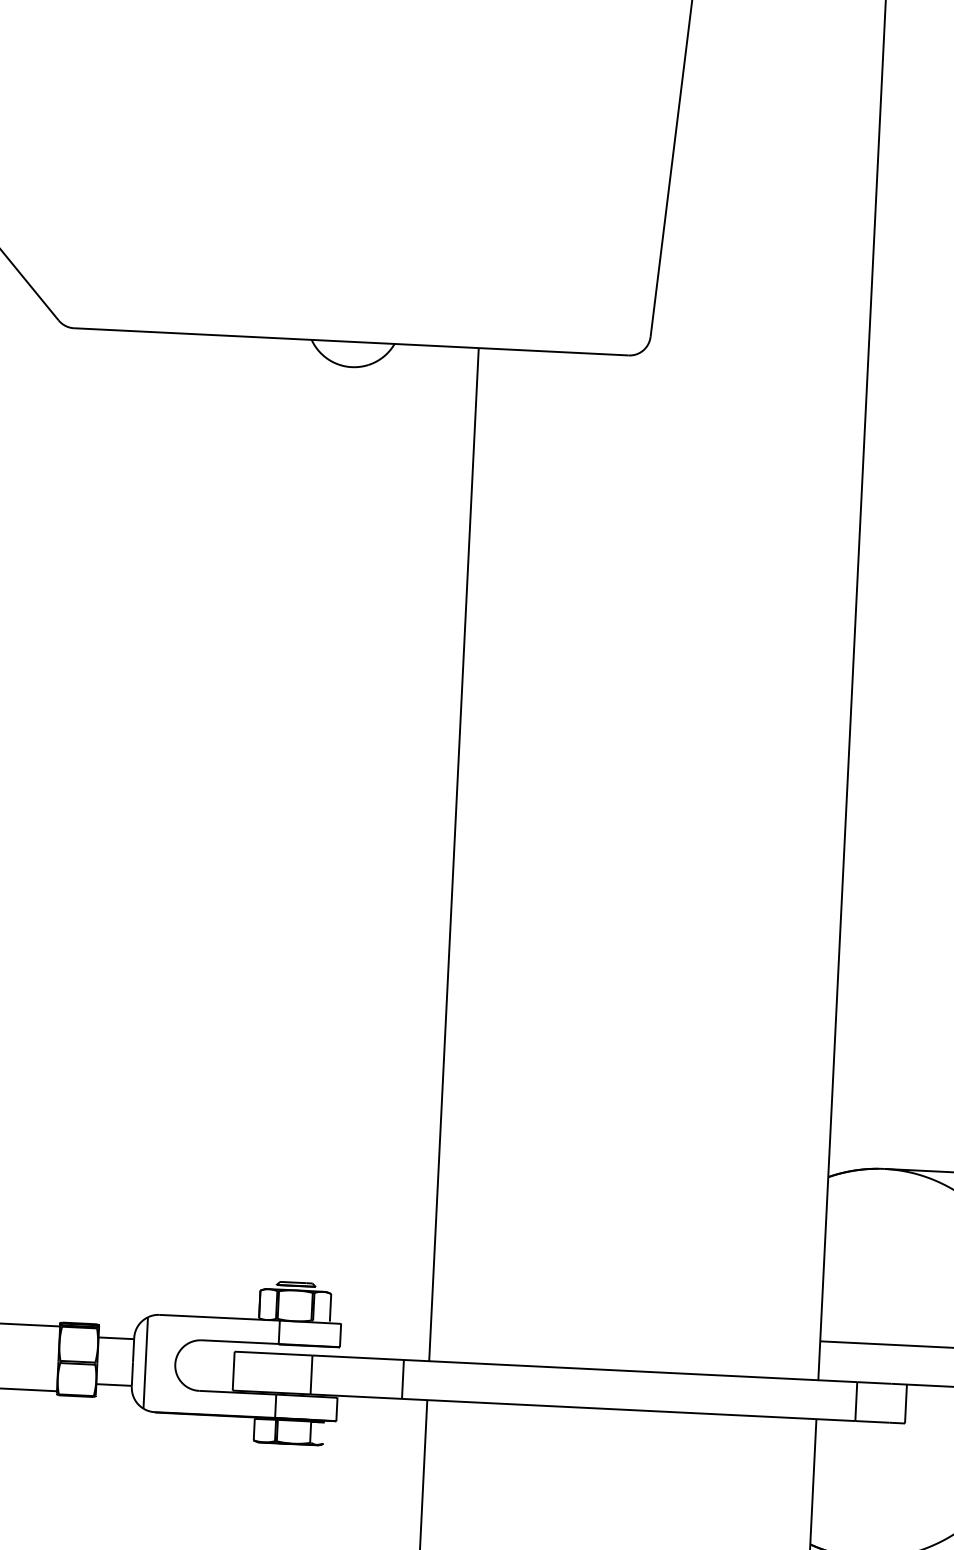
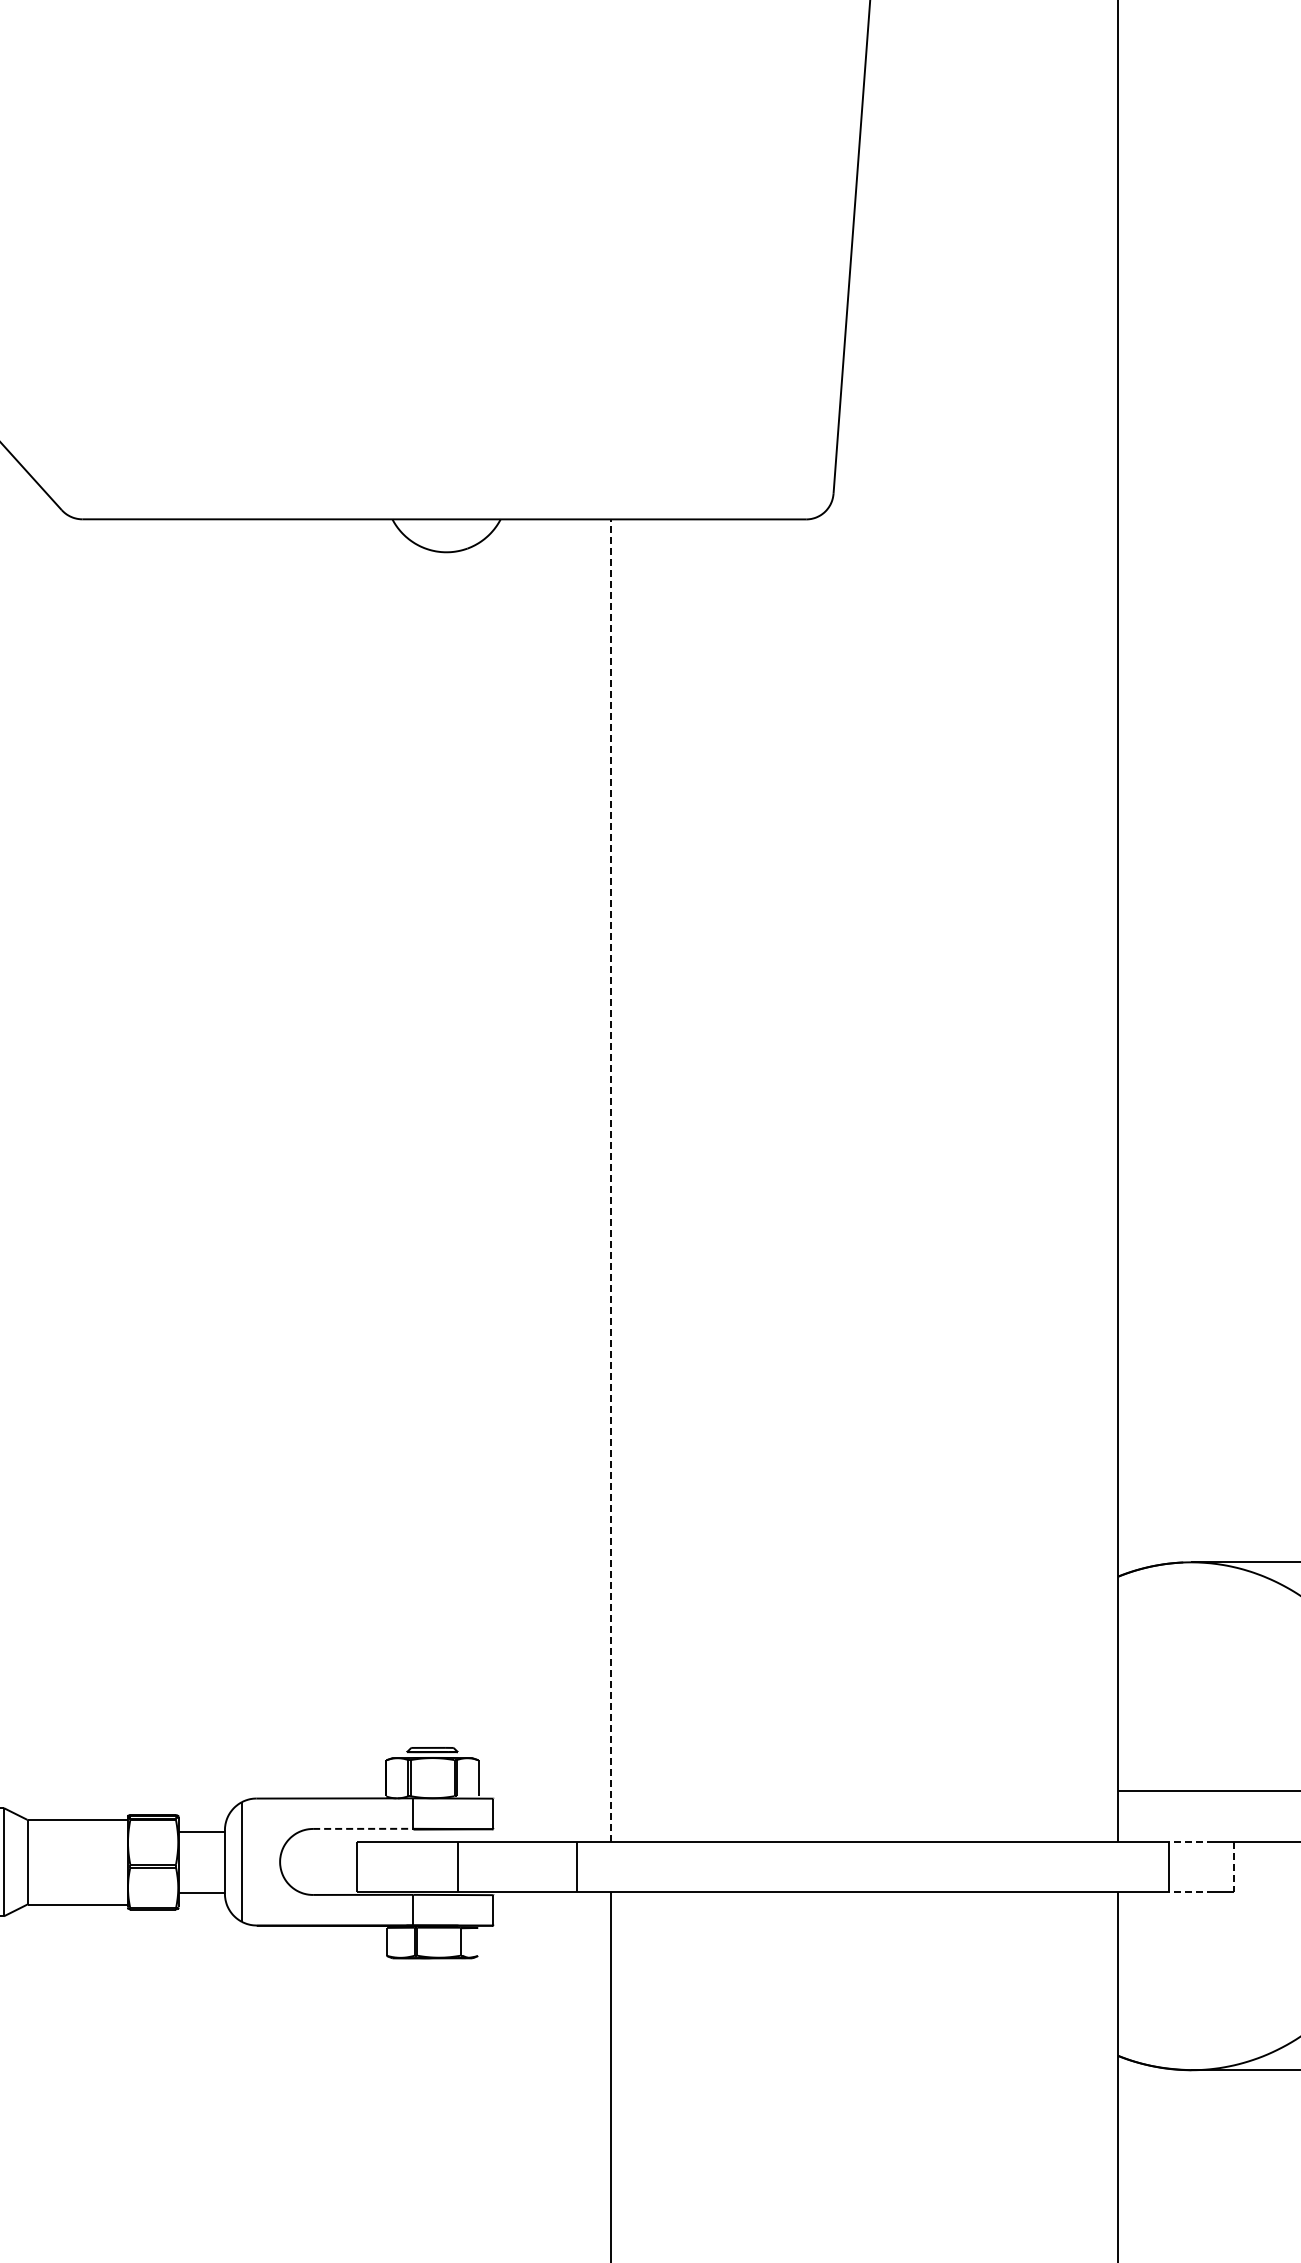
line: (453, 854) -> (610, 1180), solid -> dashed
line: (240, 1341) -> (363, 1828), solid -> dashed
line: (874, 1382) -> (1191, 1841), solid -> dashed
line: (906, 1404) -> (1234, 1867), solid -> dashed
line: (872, 1421) -> (1191, 1892), solid -> dashed

